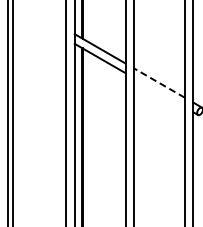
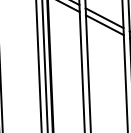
line: (159, 82) -> (104, 17), dashed -> solid
line: (158, 92) -> (104, 25), added

